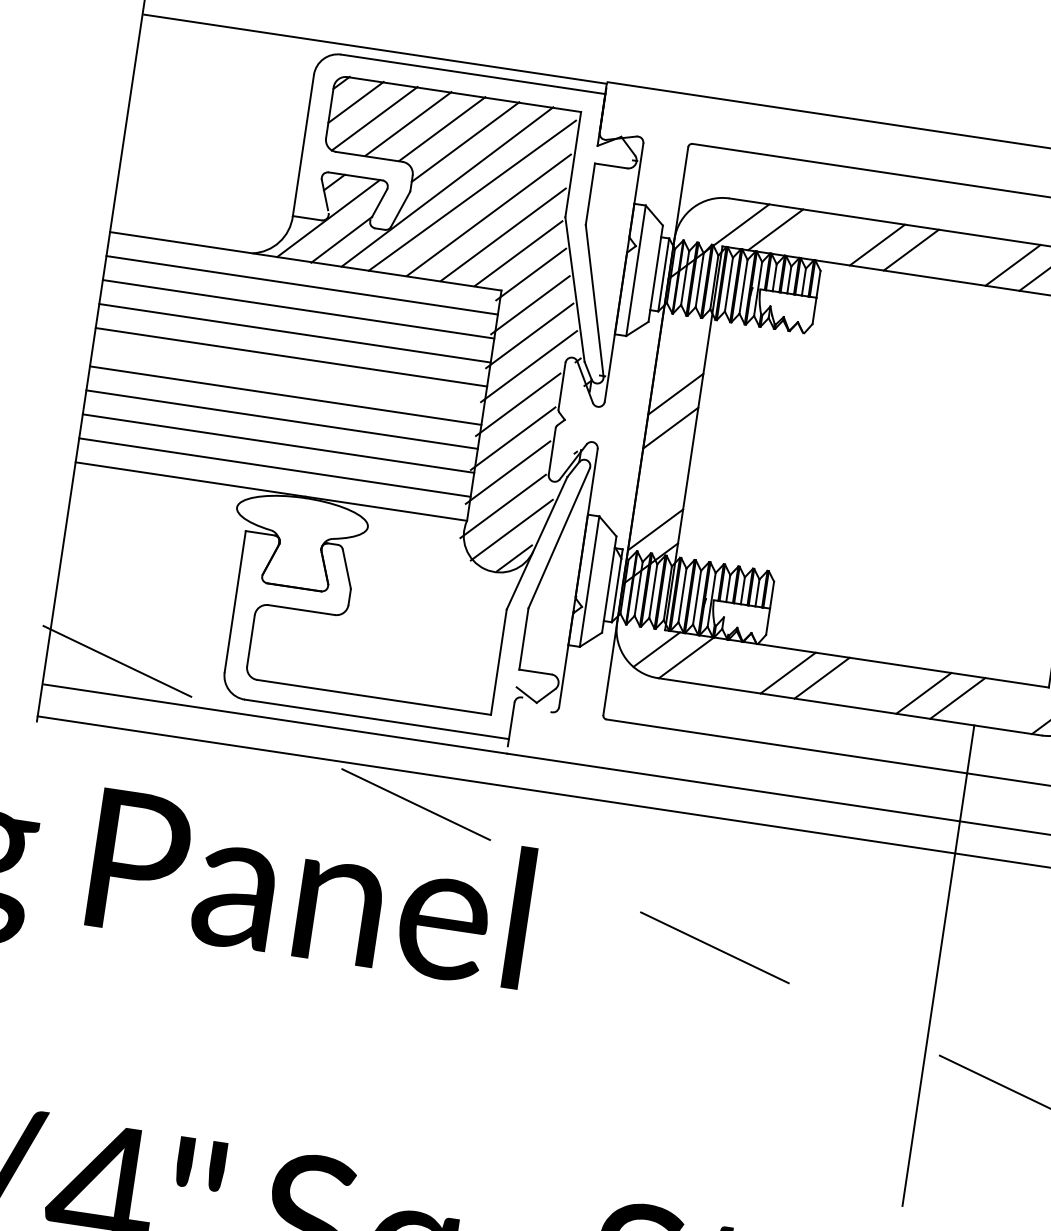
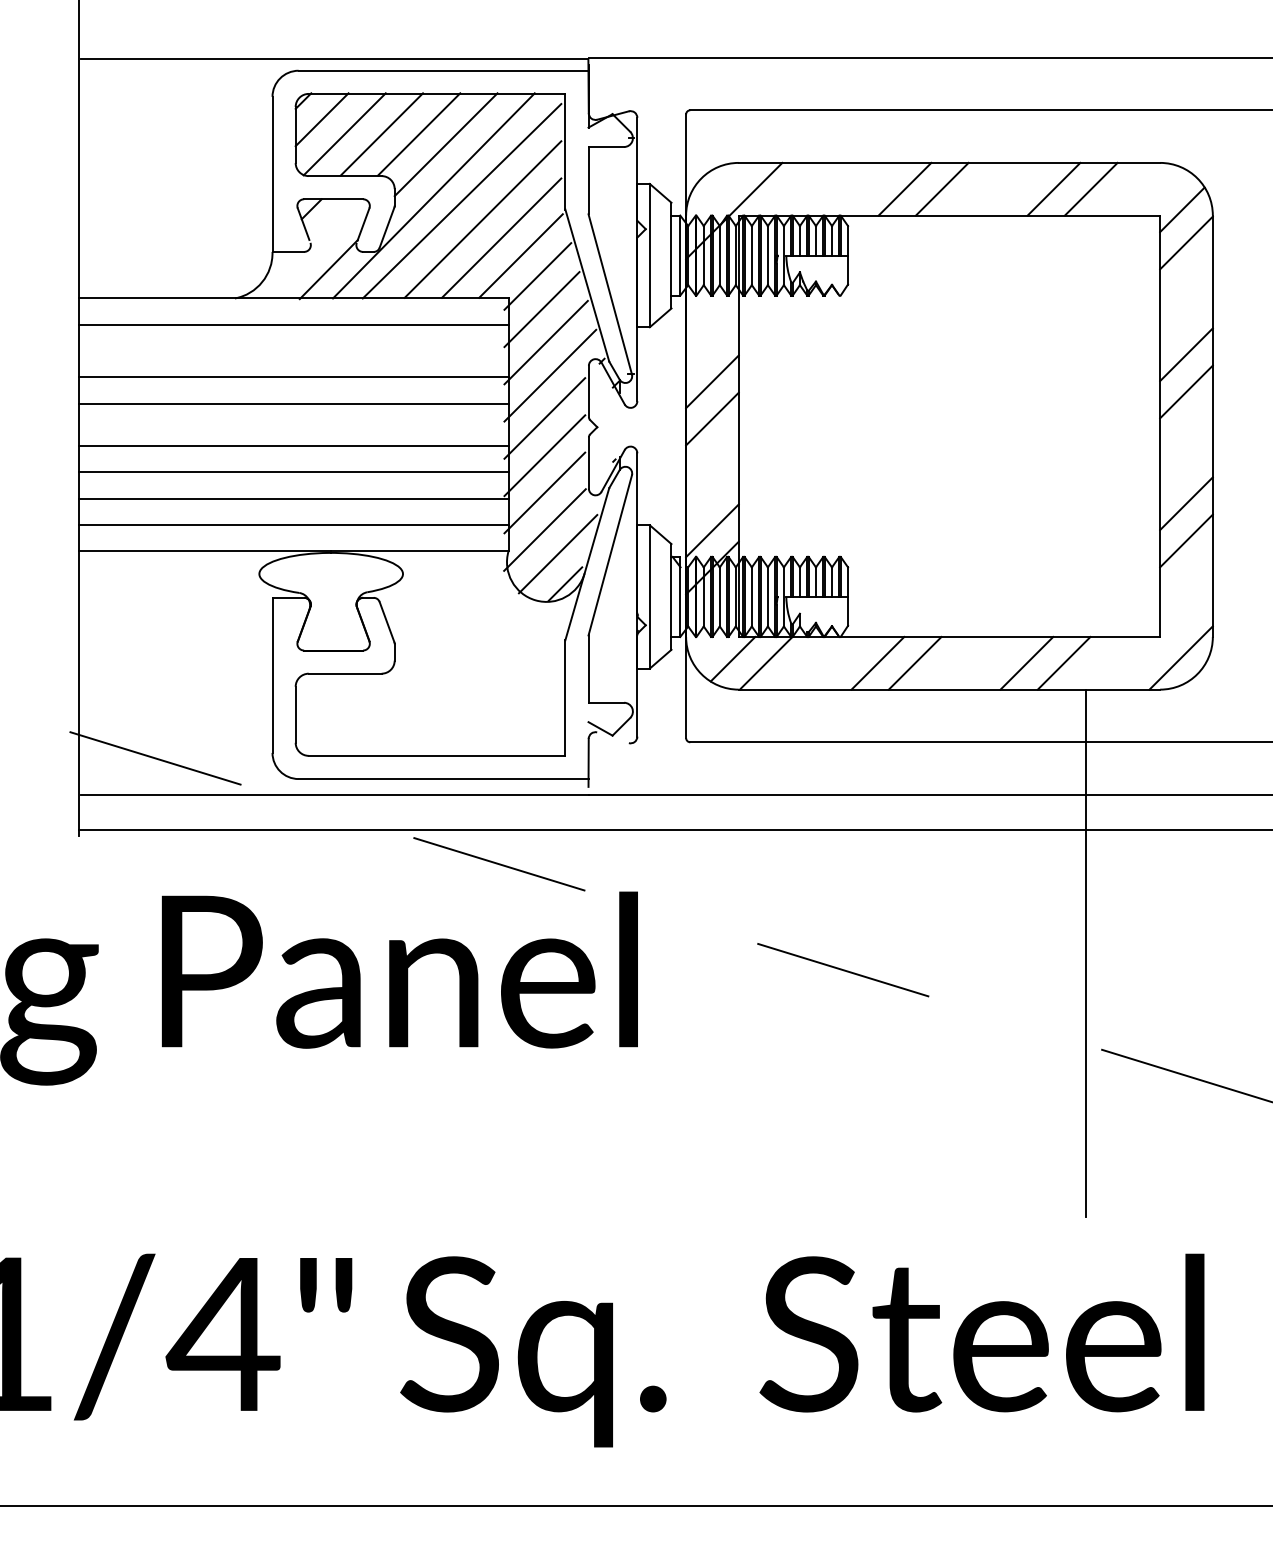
line: (328, 218) -> (311, 248), removed
line: (775, 229) -> (792, 188), removed
line: (298, 309) -> (293, 351), removed

